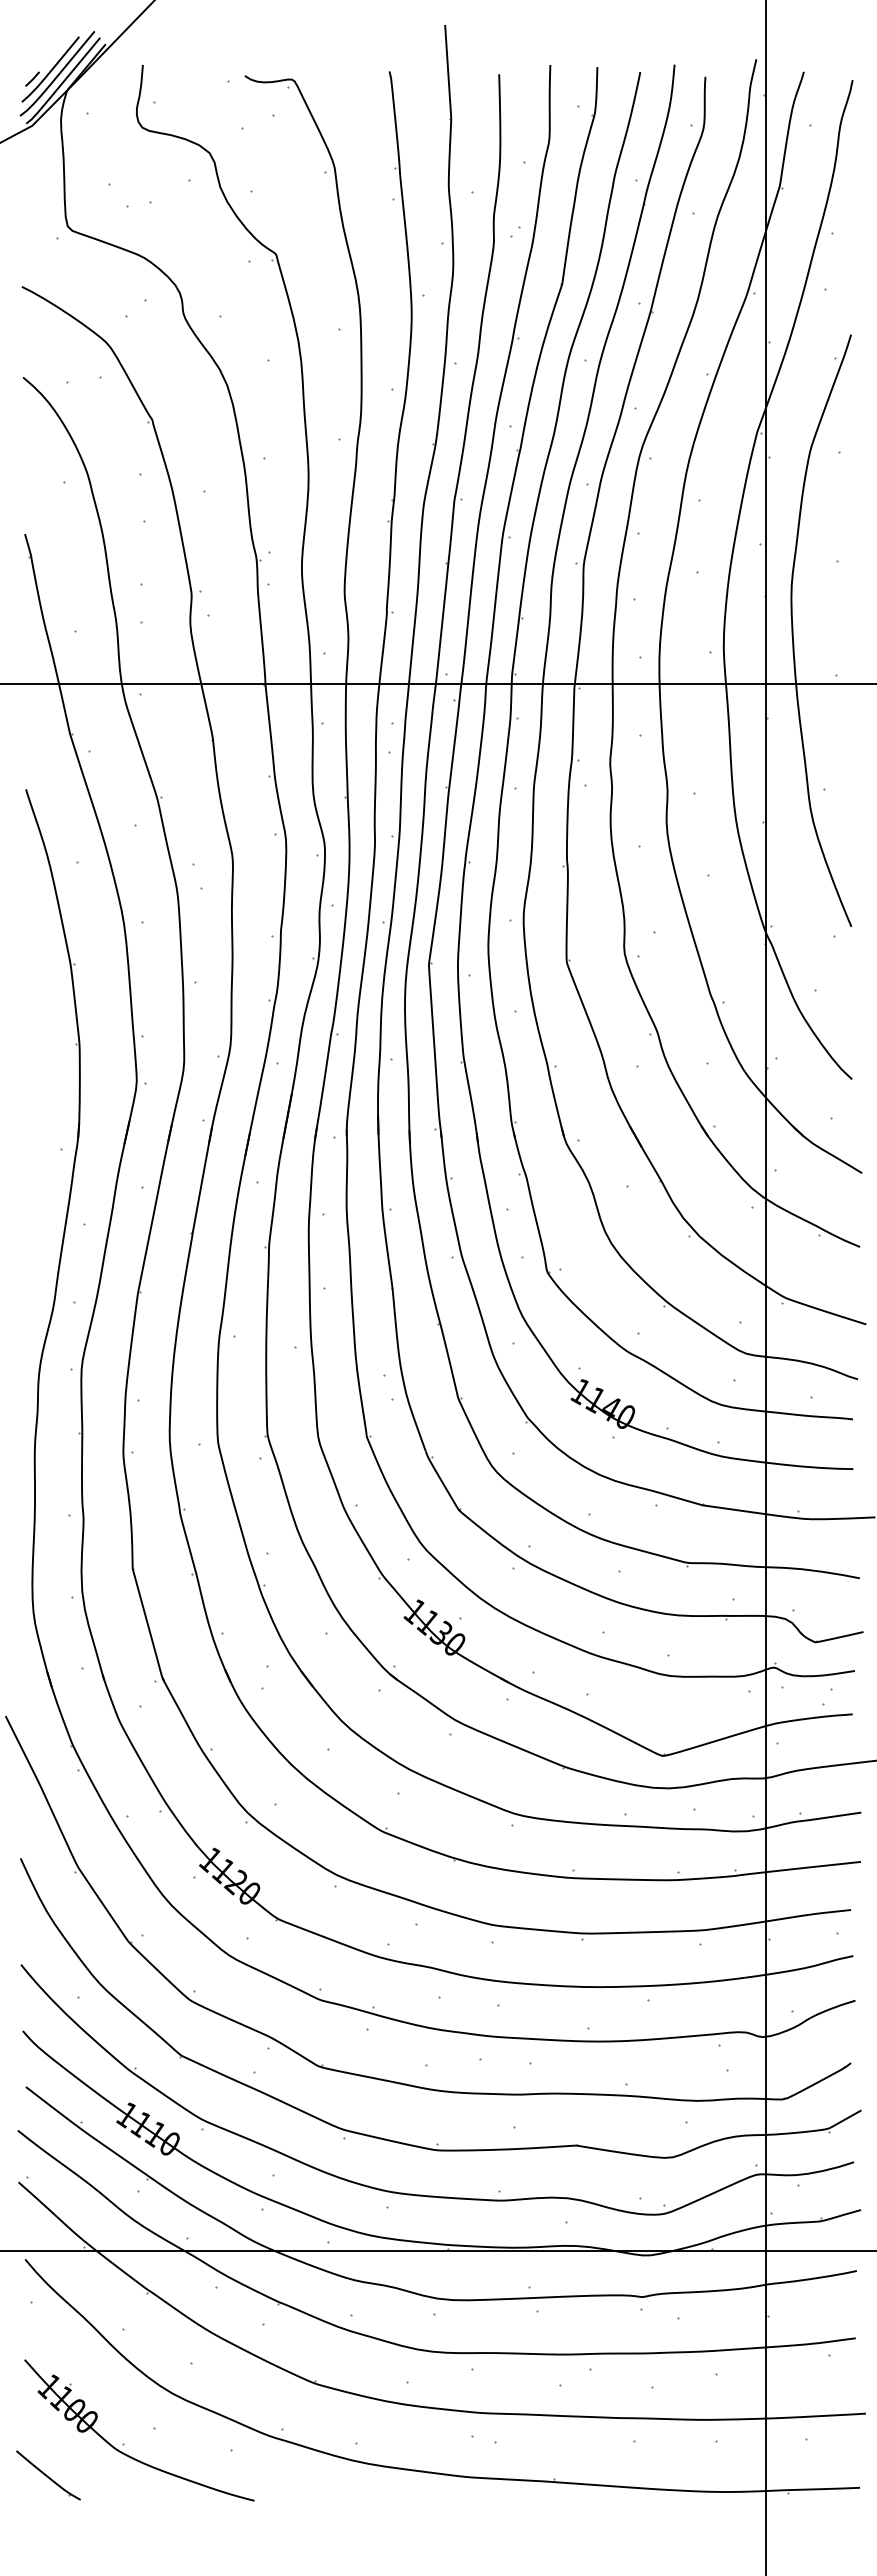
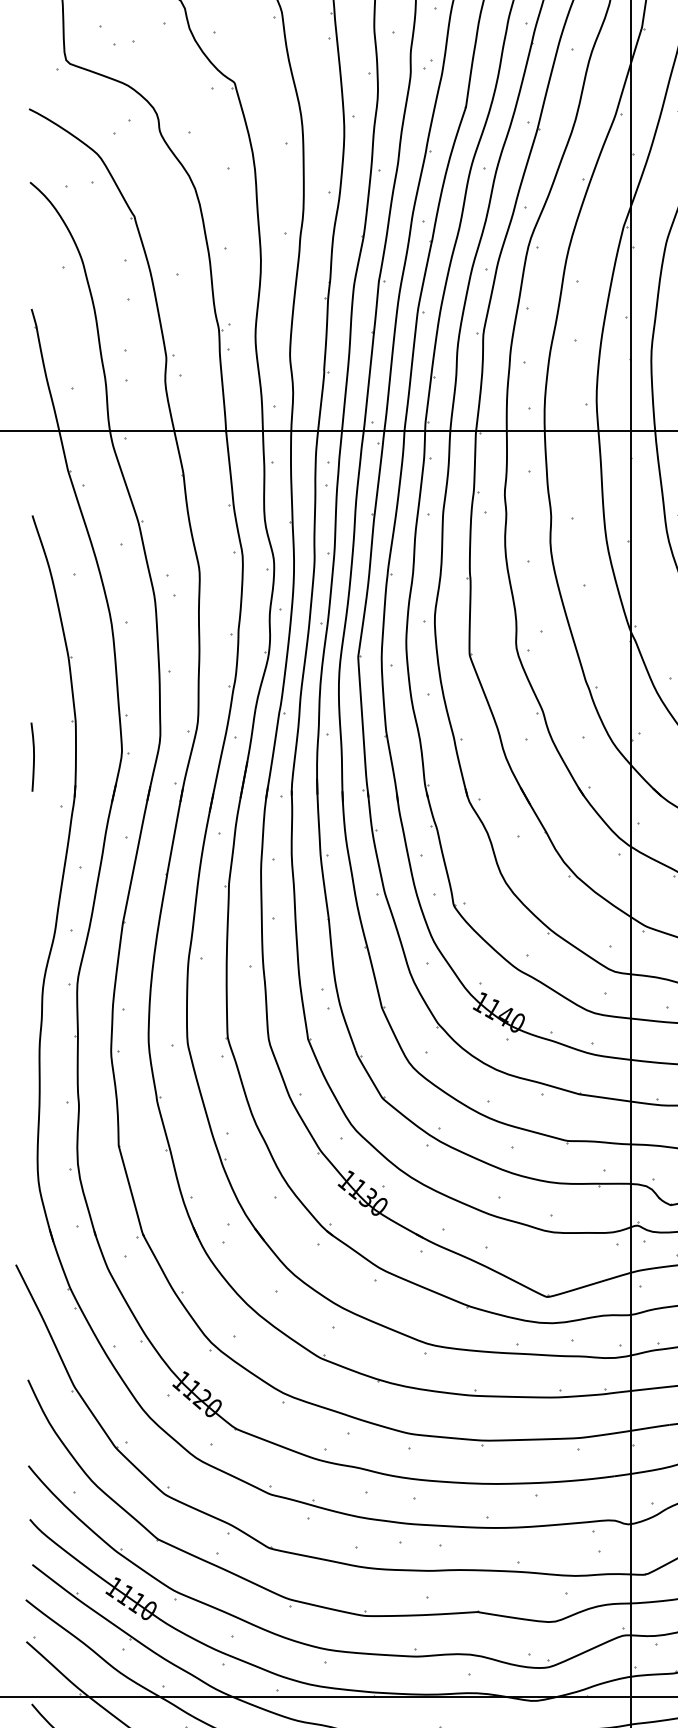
curve: (27, 1087) -> (33, 756), added

